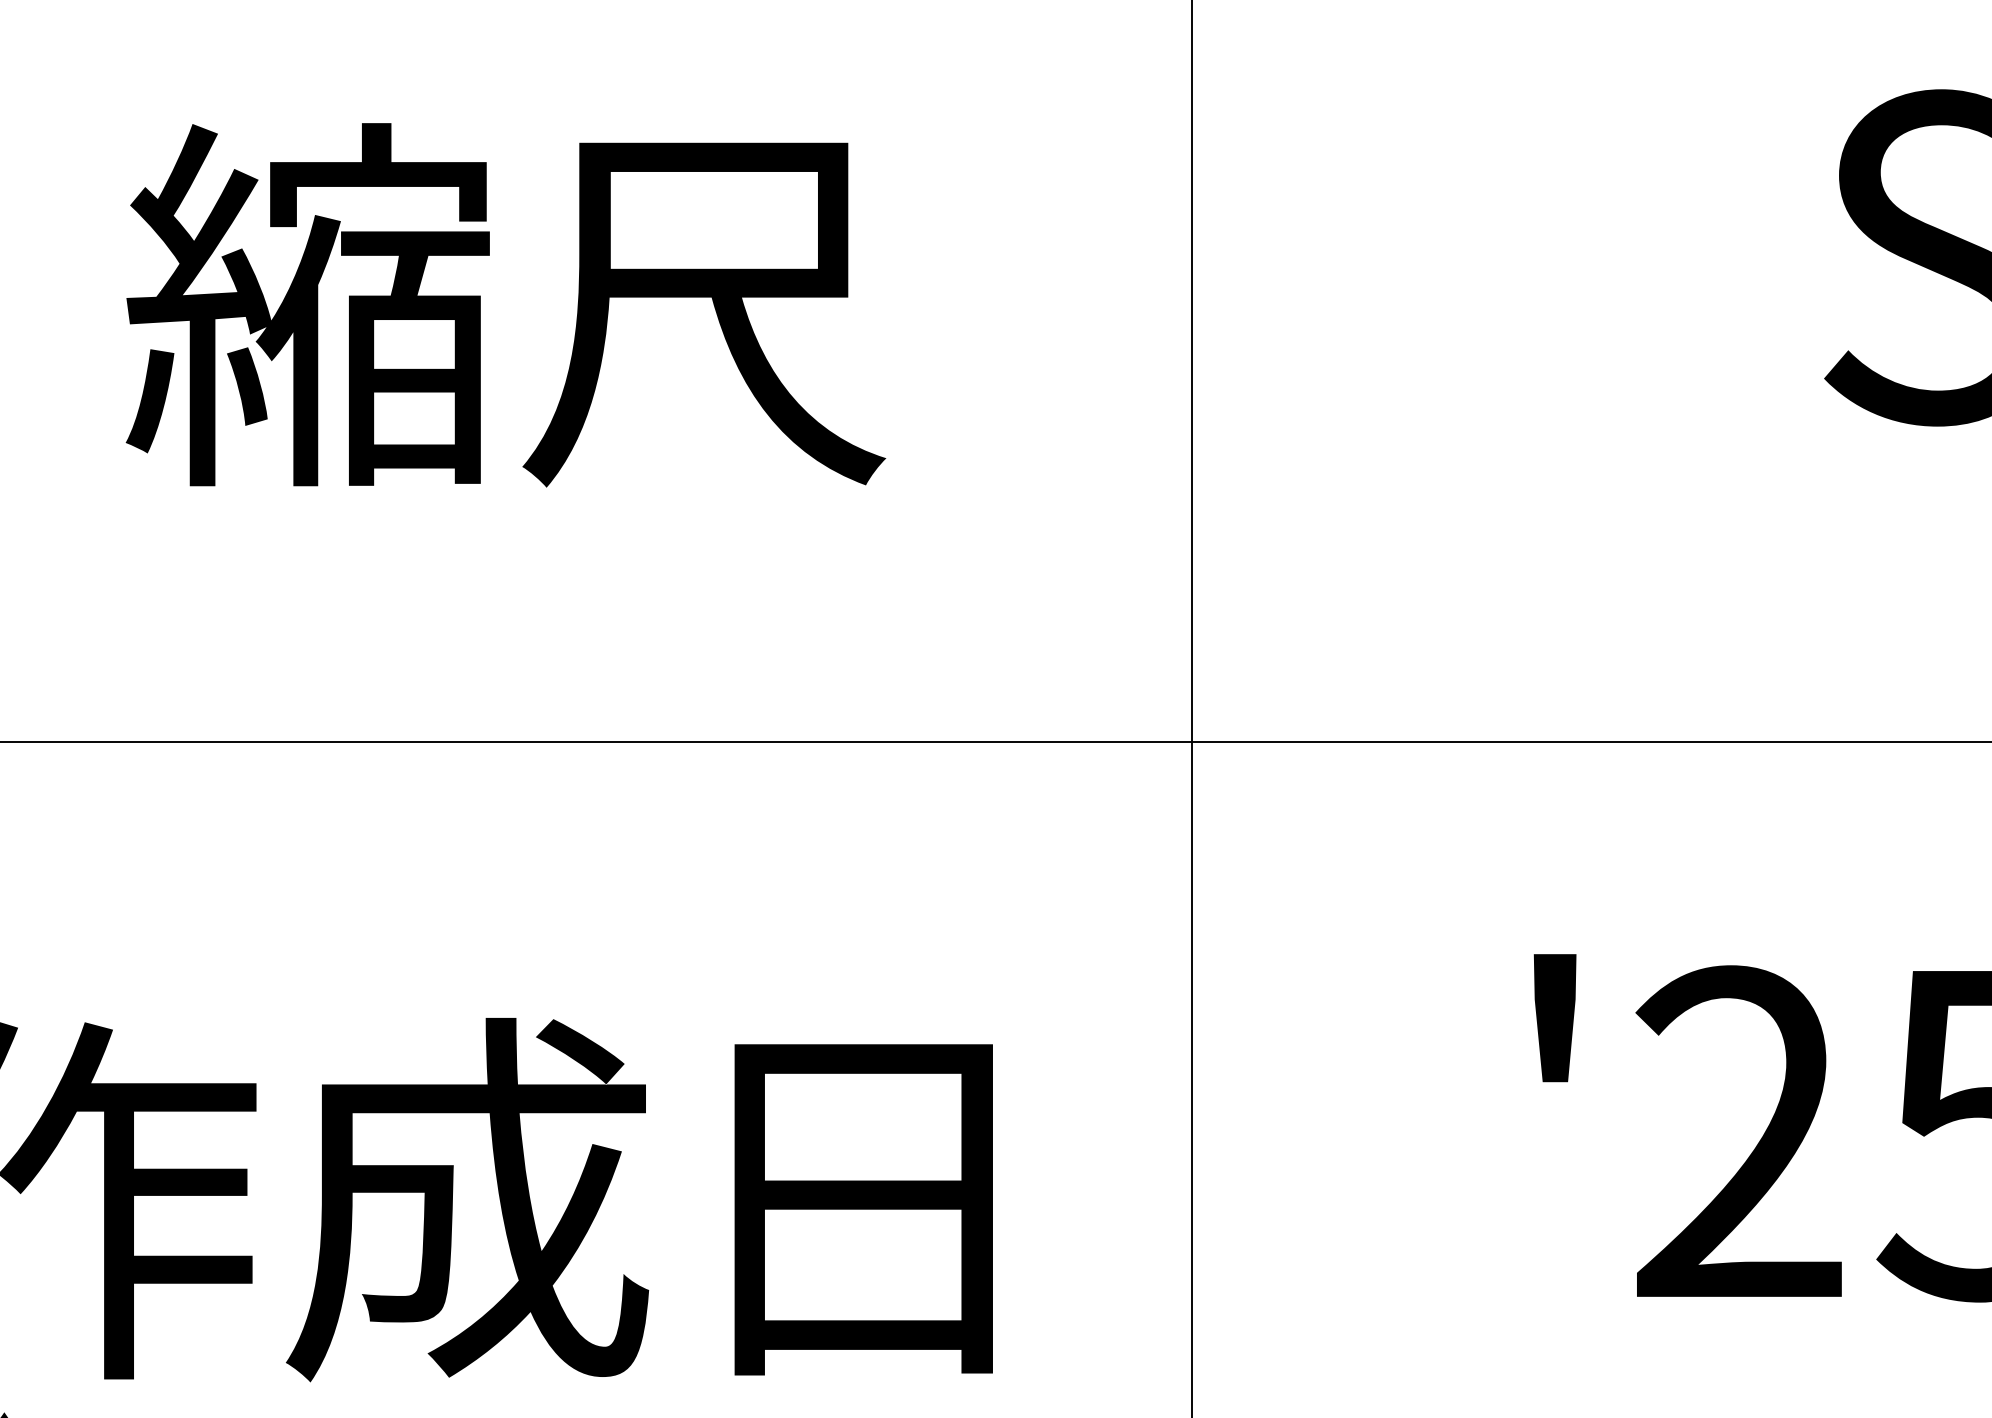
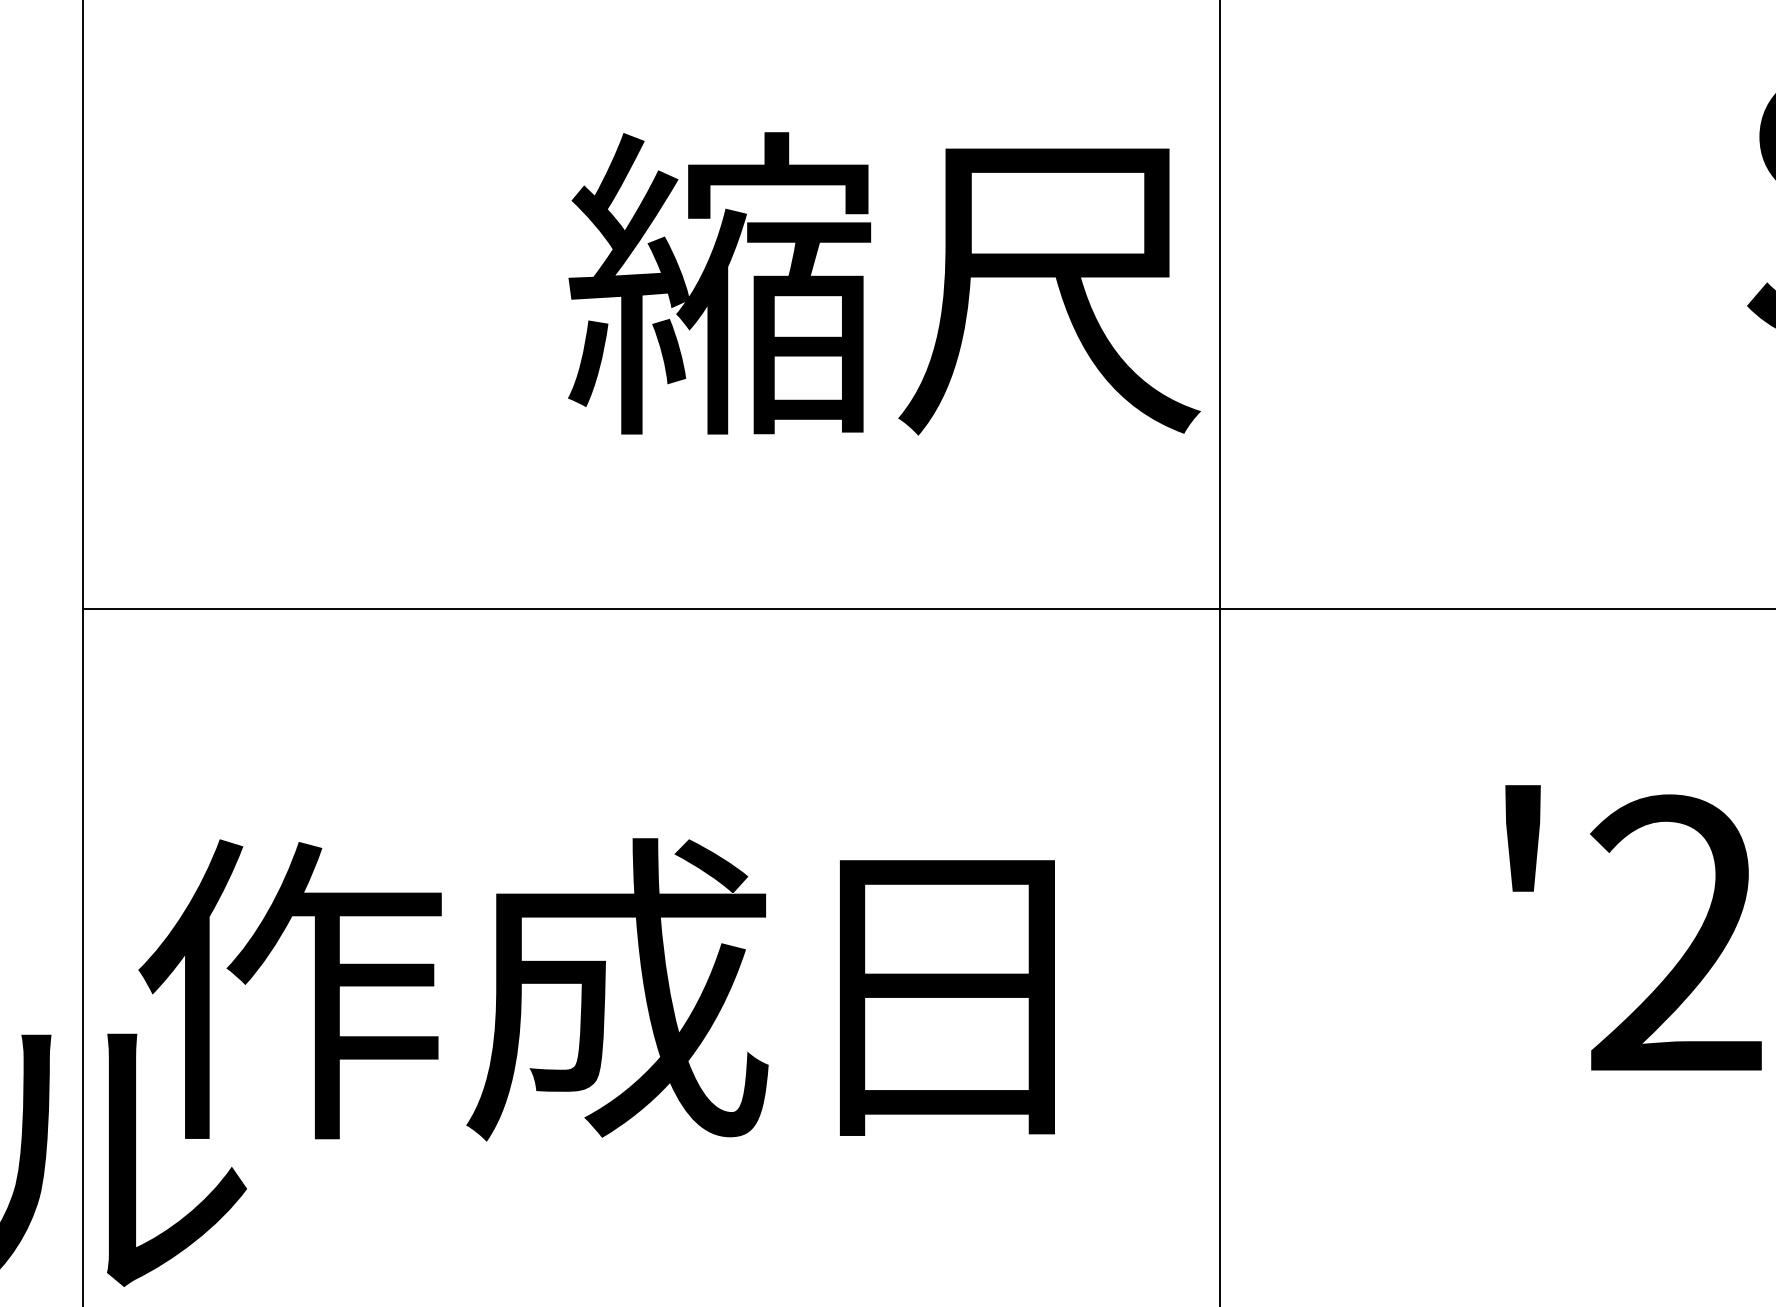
text: (505, 304) -> (884, 283), moved

